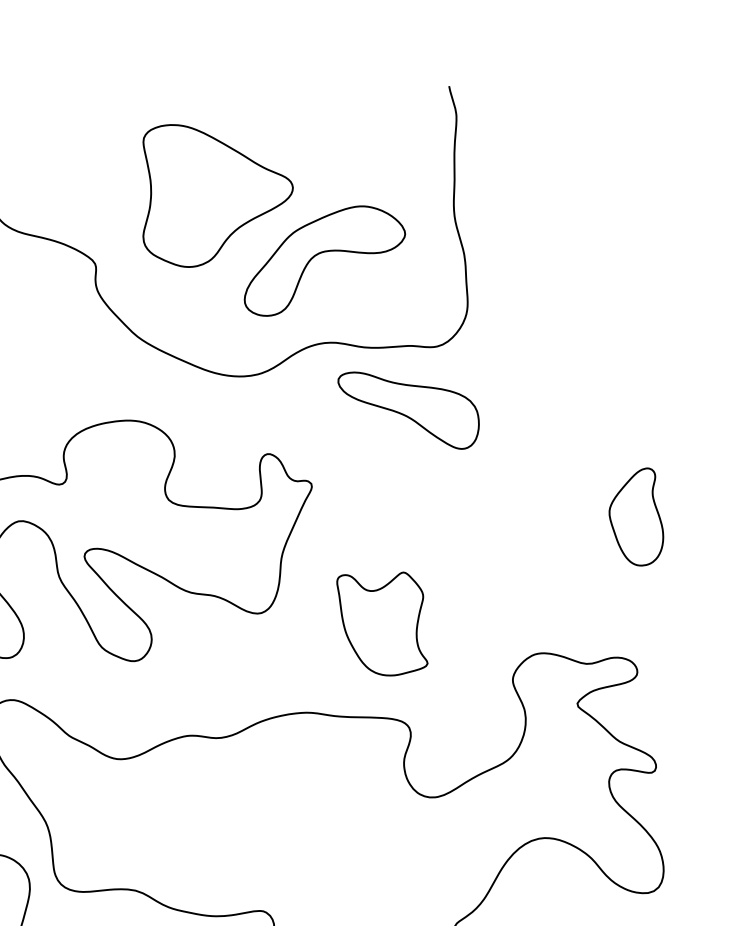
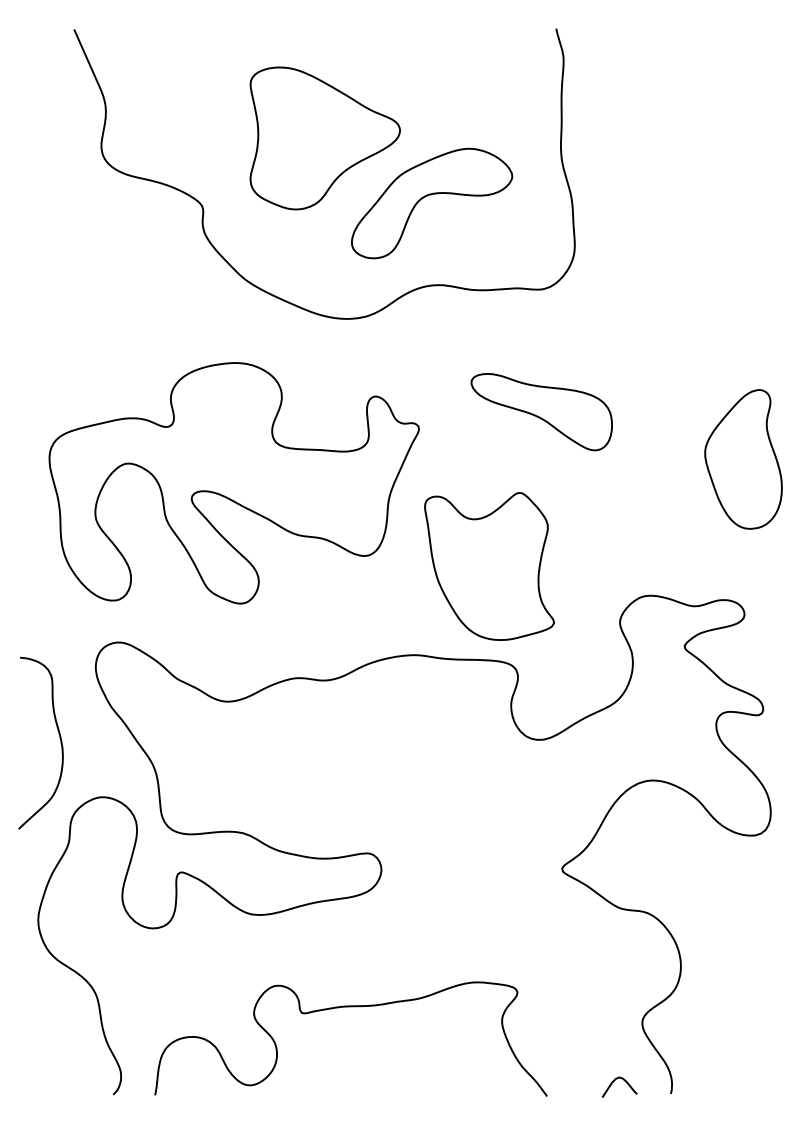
part: (408, 411) -> (541, 412), moved
part: (636, 517) -> (743, 459), size x1.43
part: (382, 624) -> (489, 566), size x1.43

